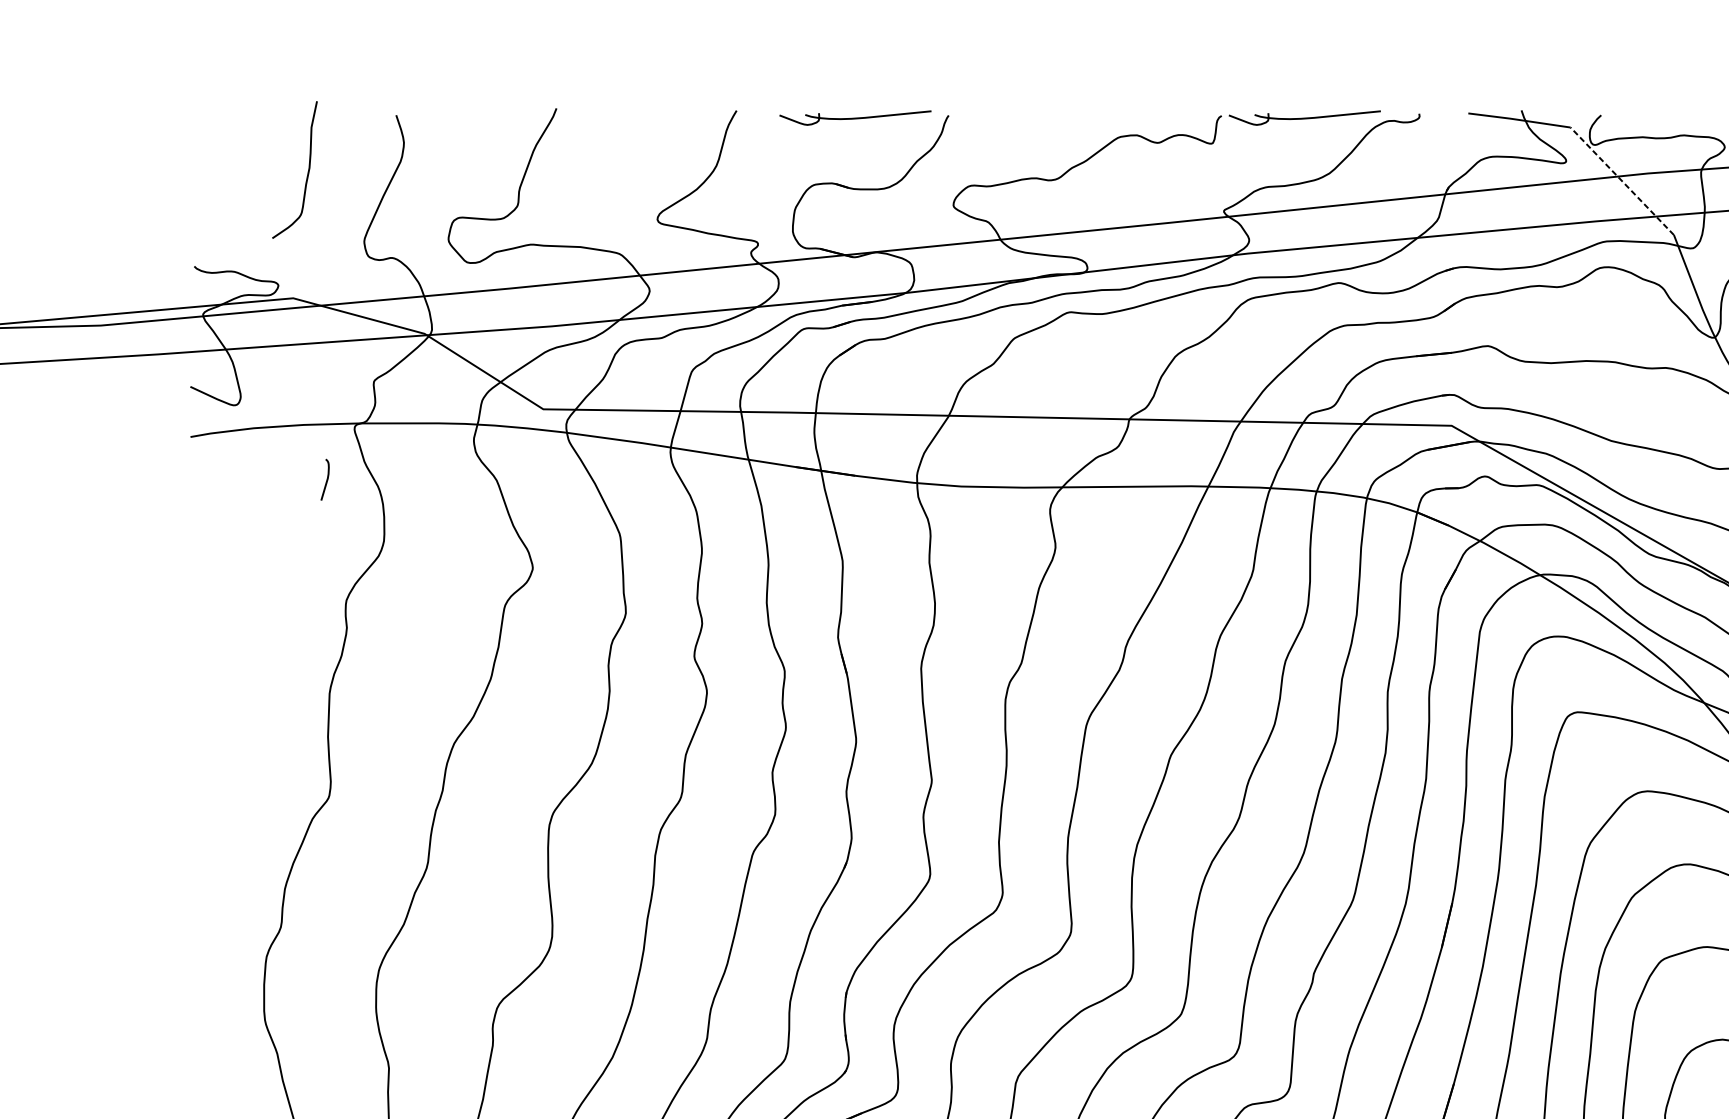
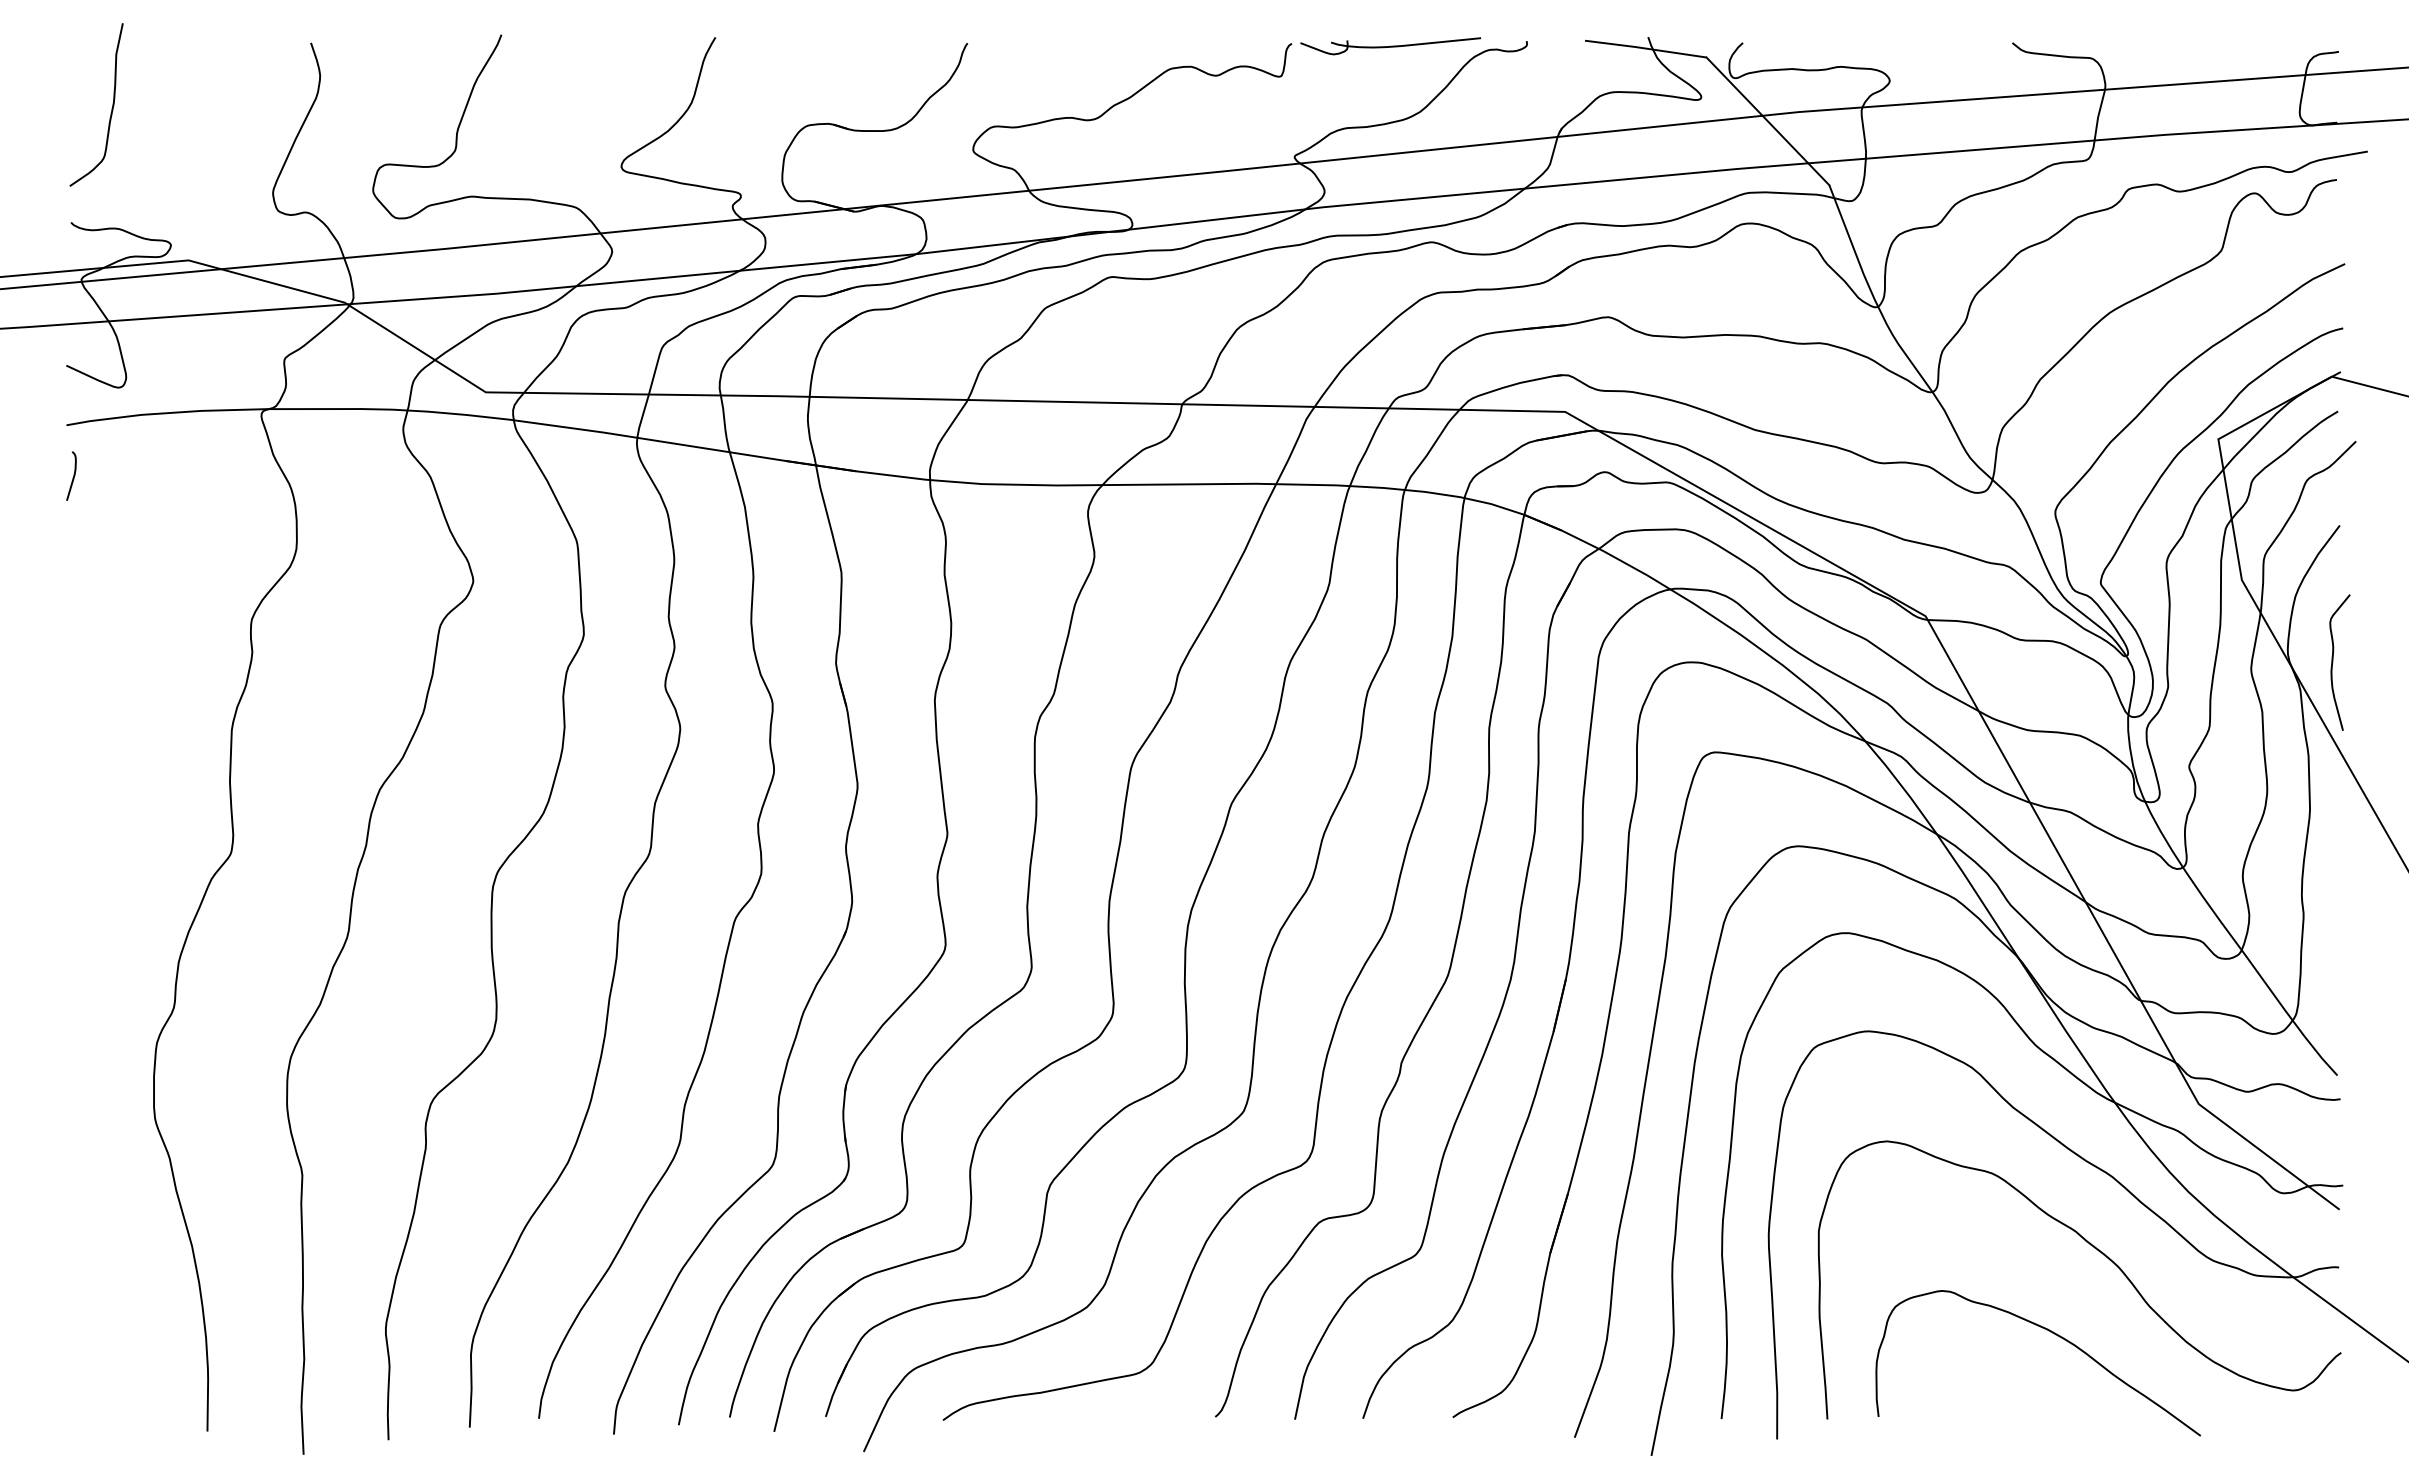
part: (855, 118) -> (856, 46), removed
curve: (307, 172) -> (111, 108), moved
line: (1621, 181) -> (1767, 121), dashed -> solid
curve: (326, 479) -> (73, 475), moved

